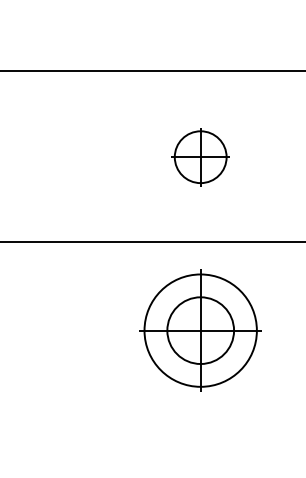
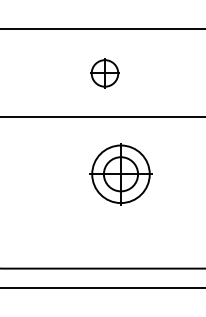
part: (199, 157) -> (104, 73), moved
part: (199, 331) -> (120, 174), moved

